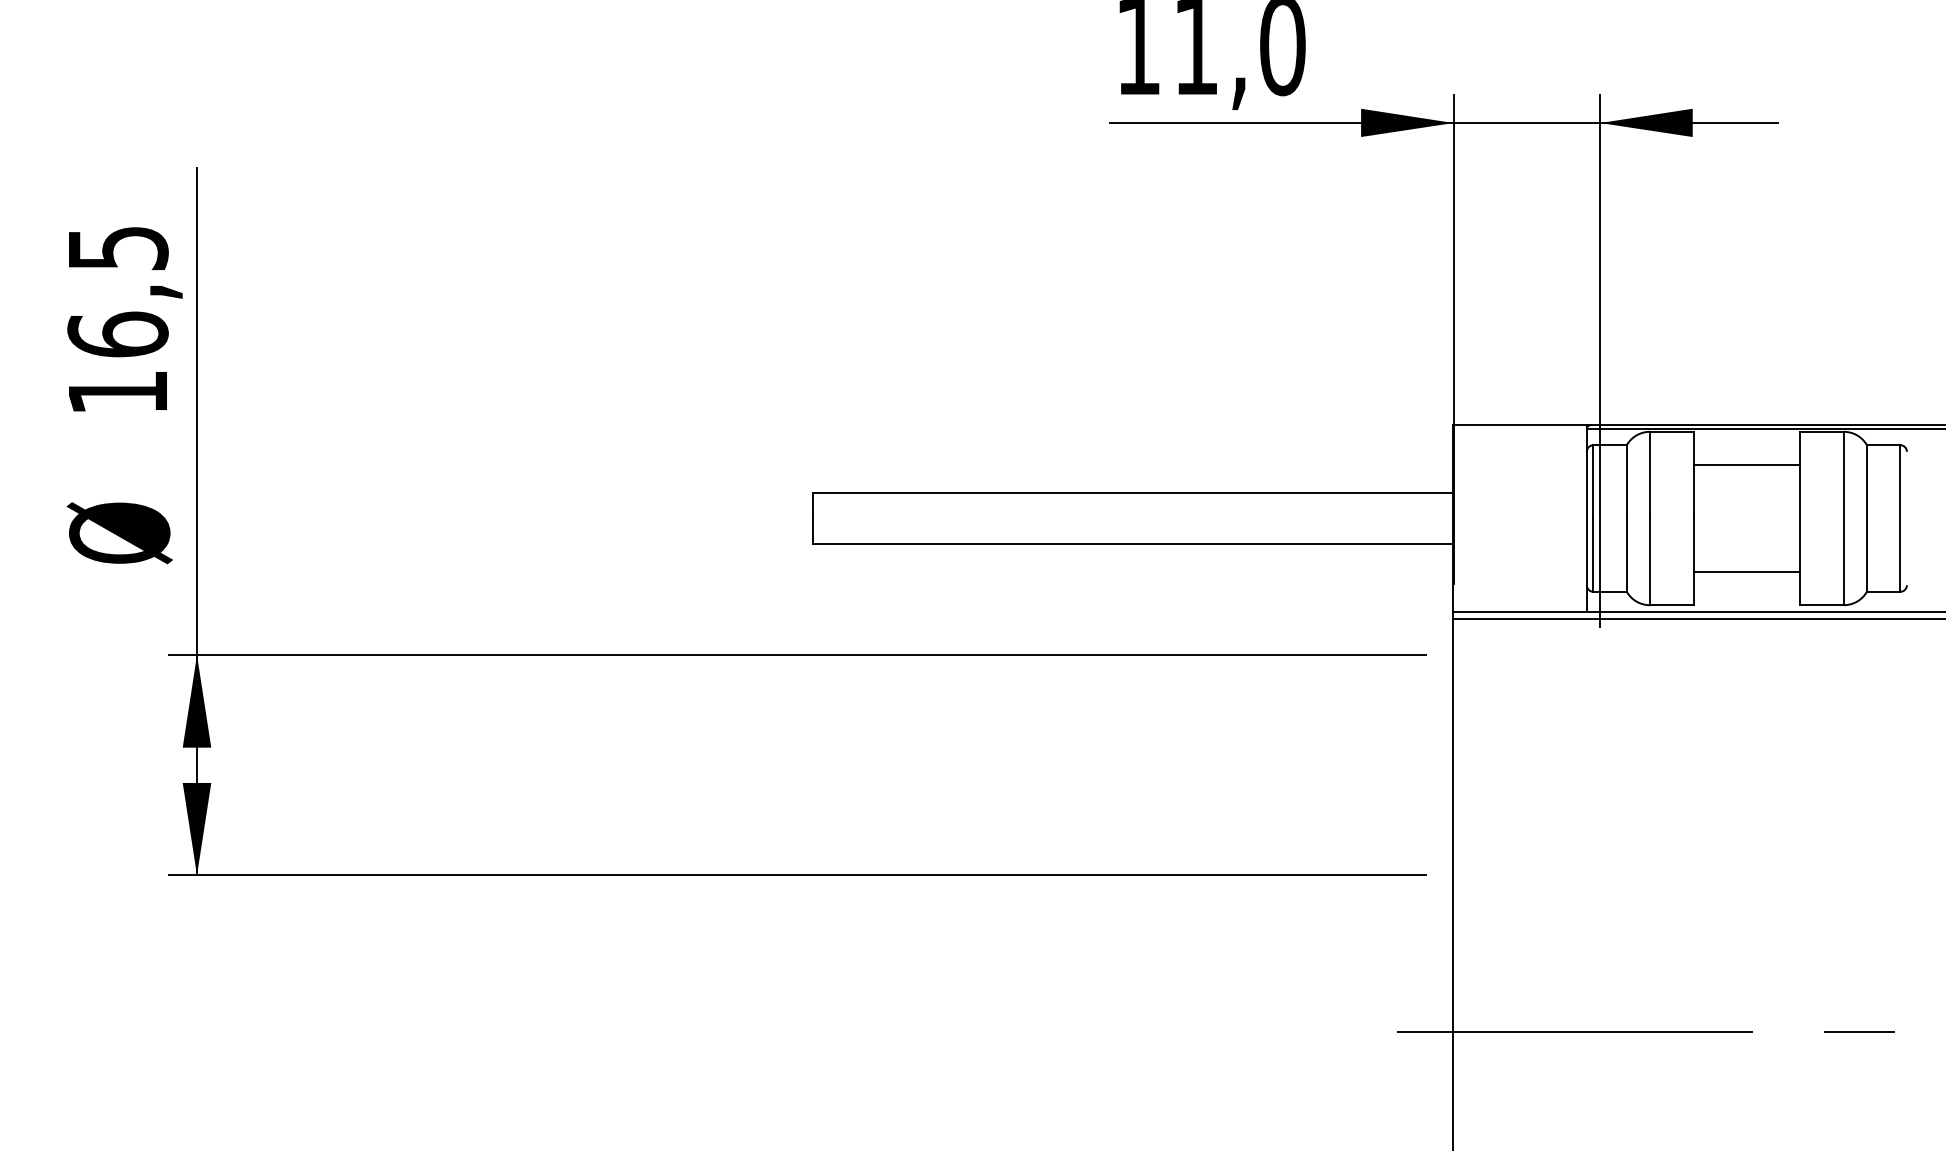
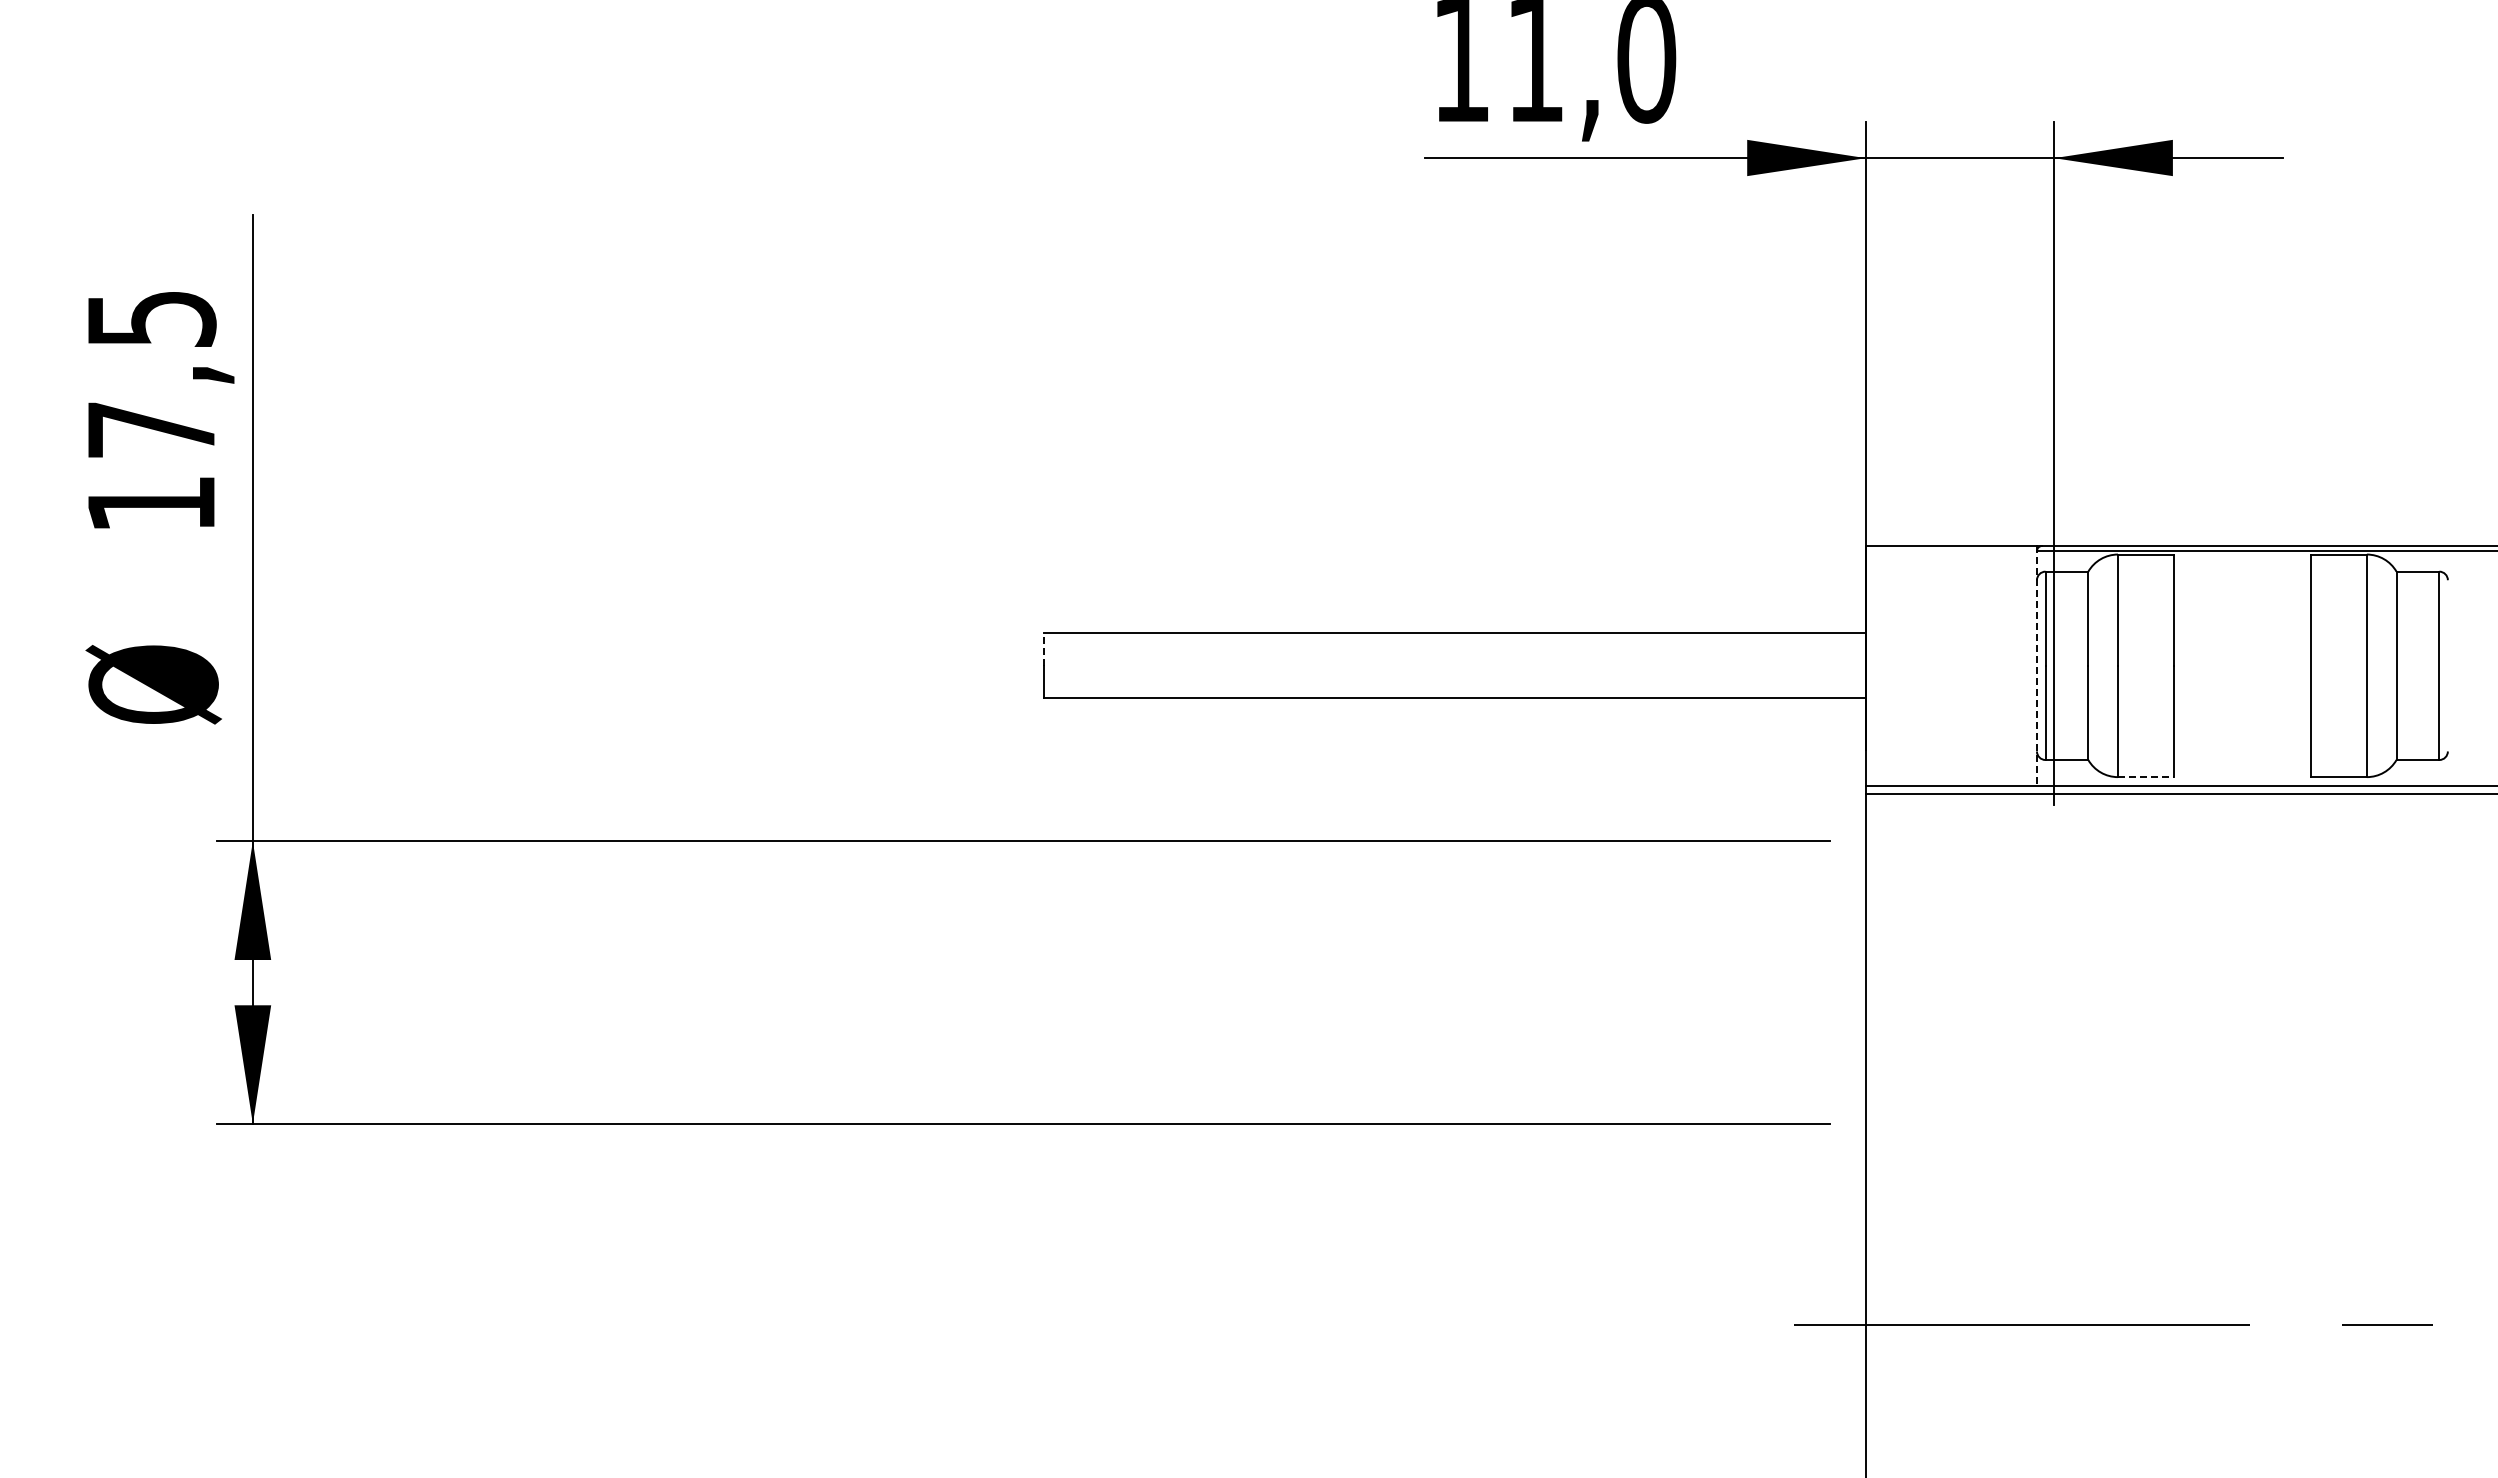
text: (118, 334) -> (151, 429), 16,5 -> 17,5
line: (1746, 465) -> (2241, 597), removed
line: (812, 505) -> (1043, 649), solid -> dashed
line: (1586, 518) -> (2036, 665), solid -> dashed
line: (1746, 571) -> (2241, 734), removed
line: (1671, 605) -> (2145, 777), solid -> dashed

